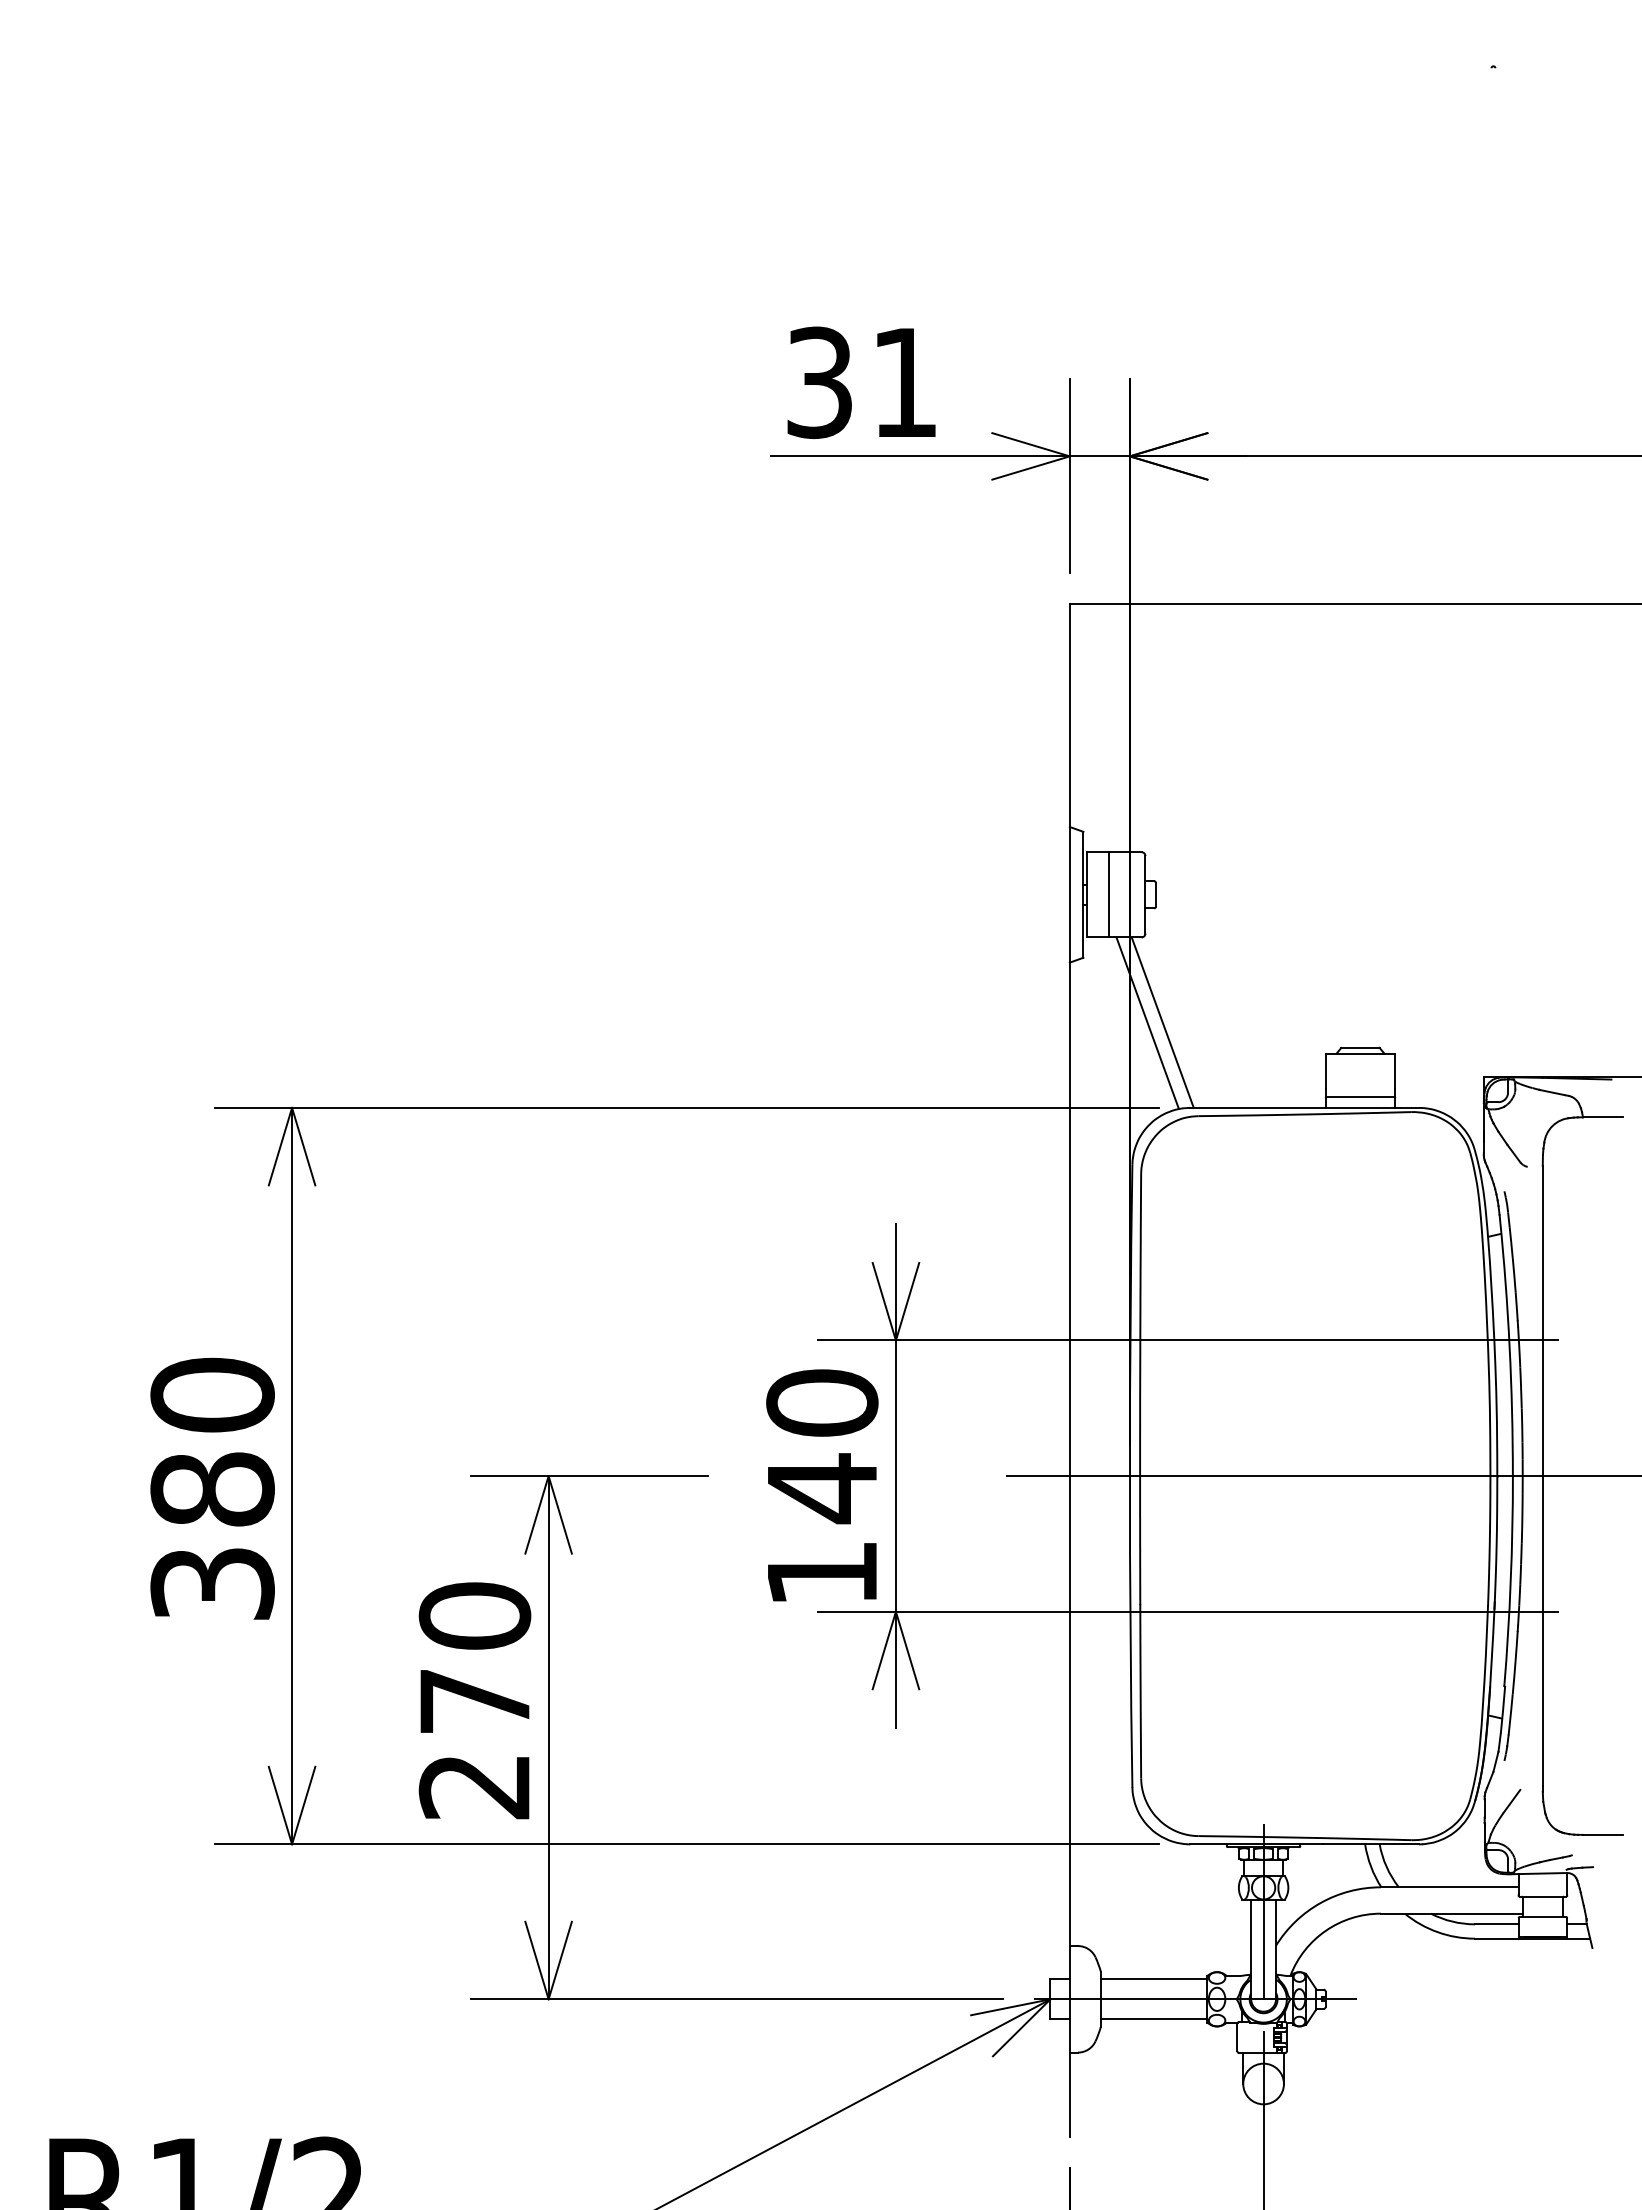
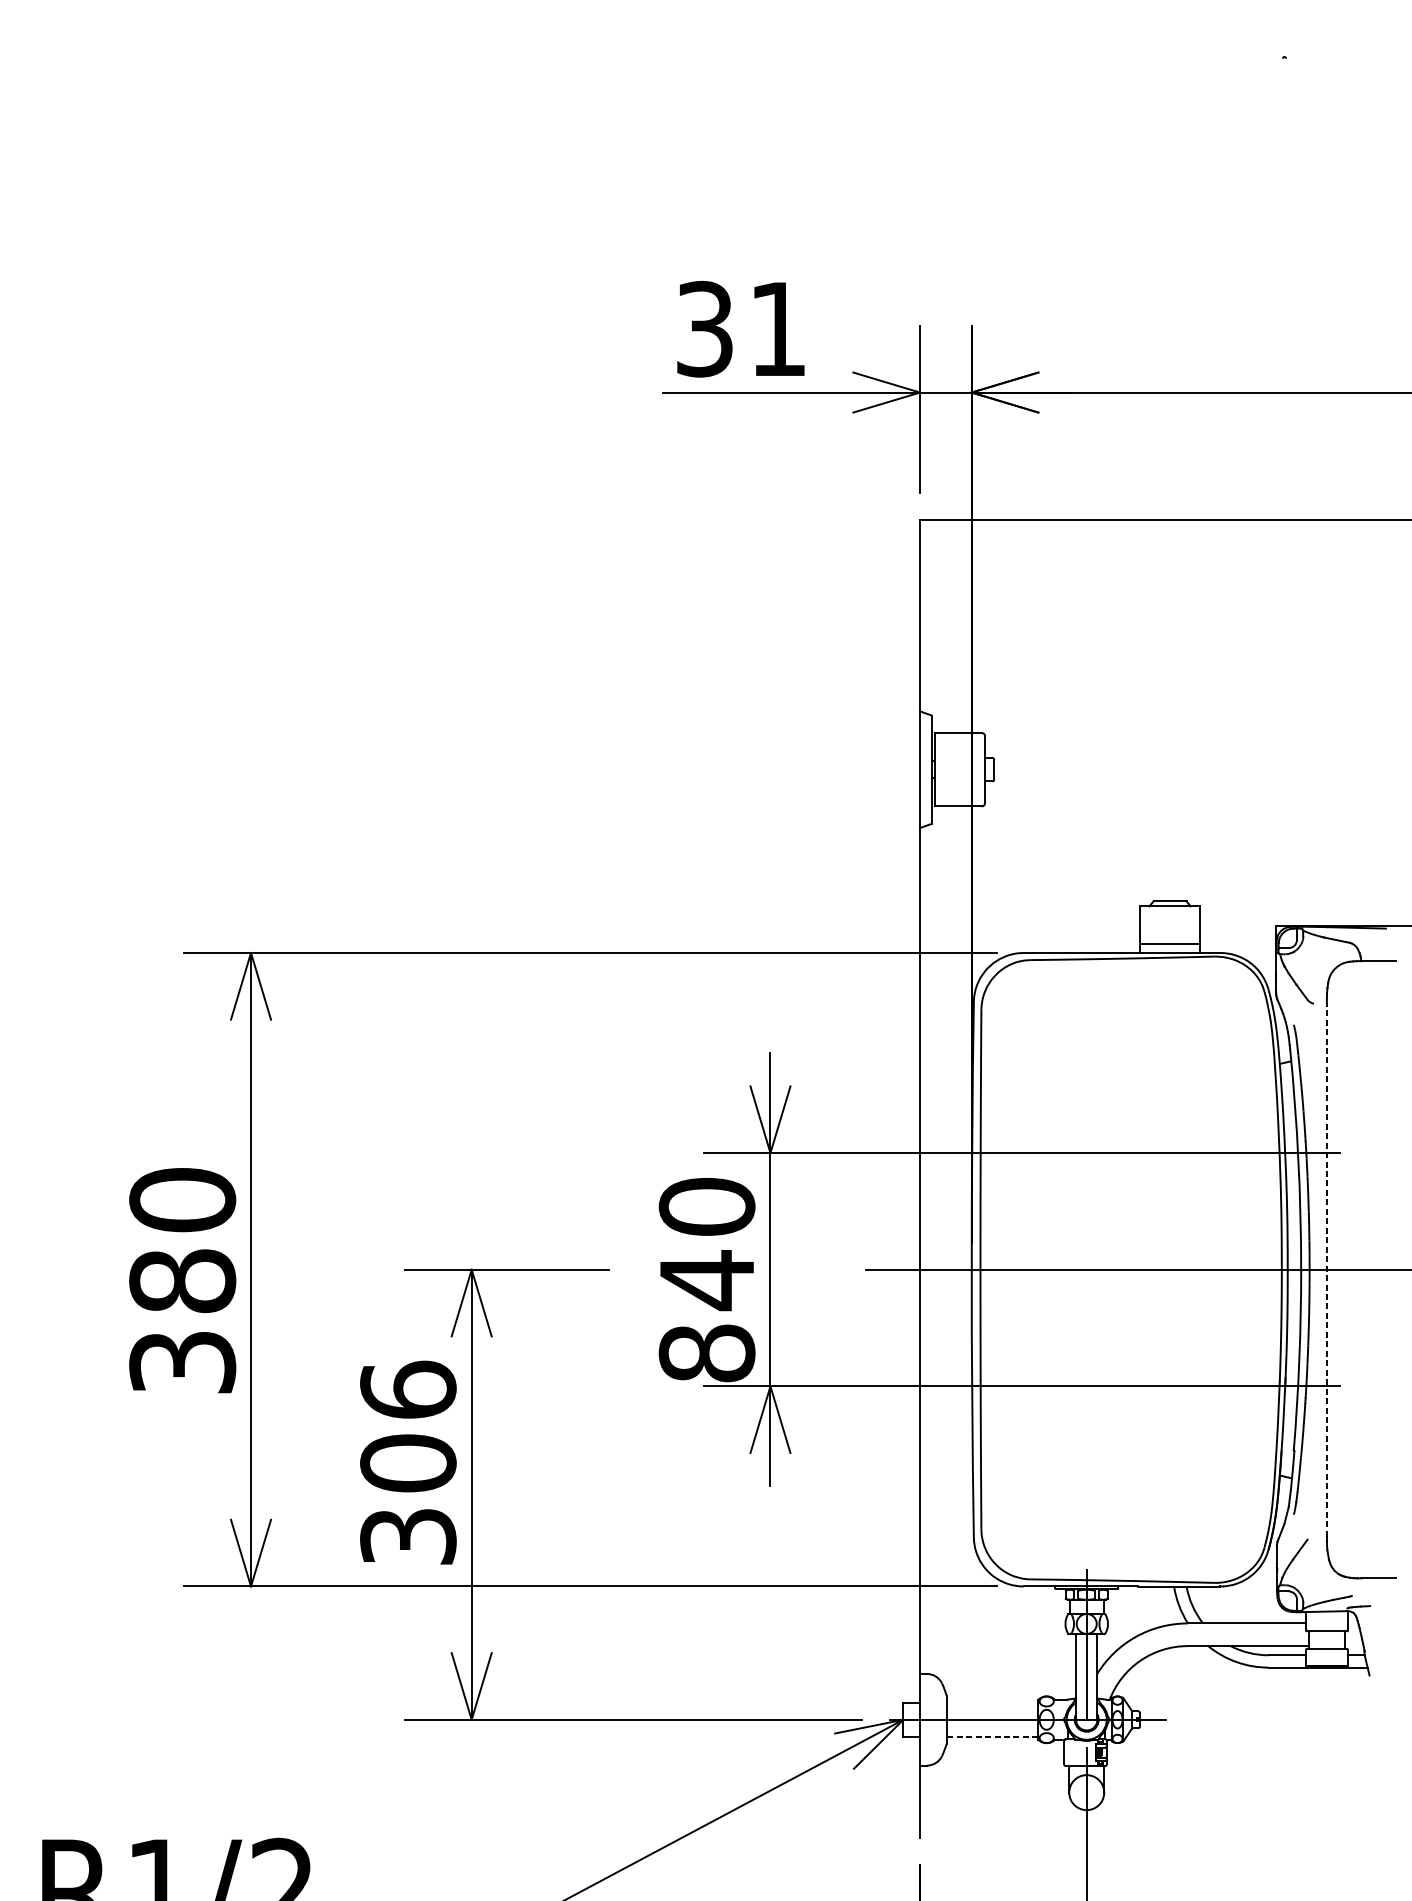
line: (1108, 894) -> (953, 769), removed
line: (1147, 1022) -> (986, 879), removed
line: (1162, 1022) -> (999, 879), removed
line: (1542, 1475) -> (1326, 1269), solid -> dashed
text: (822, 1573) -> (707, 1353), 140 -> 840
text: (474, 1700) -> (407, 1462), 270 -> 306
line: (1153, 1979) -> (992, 1702), removed
line: (1153, 2019) -> (992, 1737), solid -> dashed

